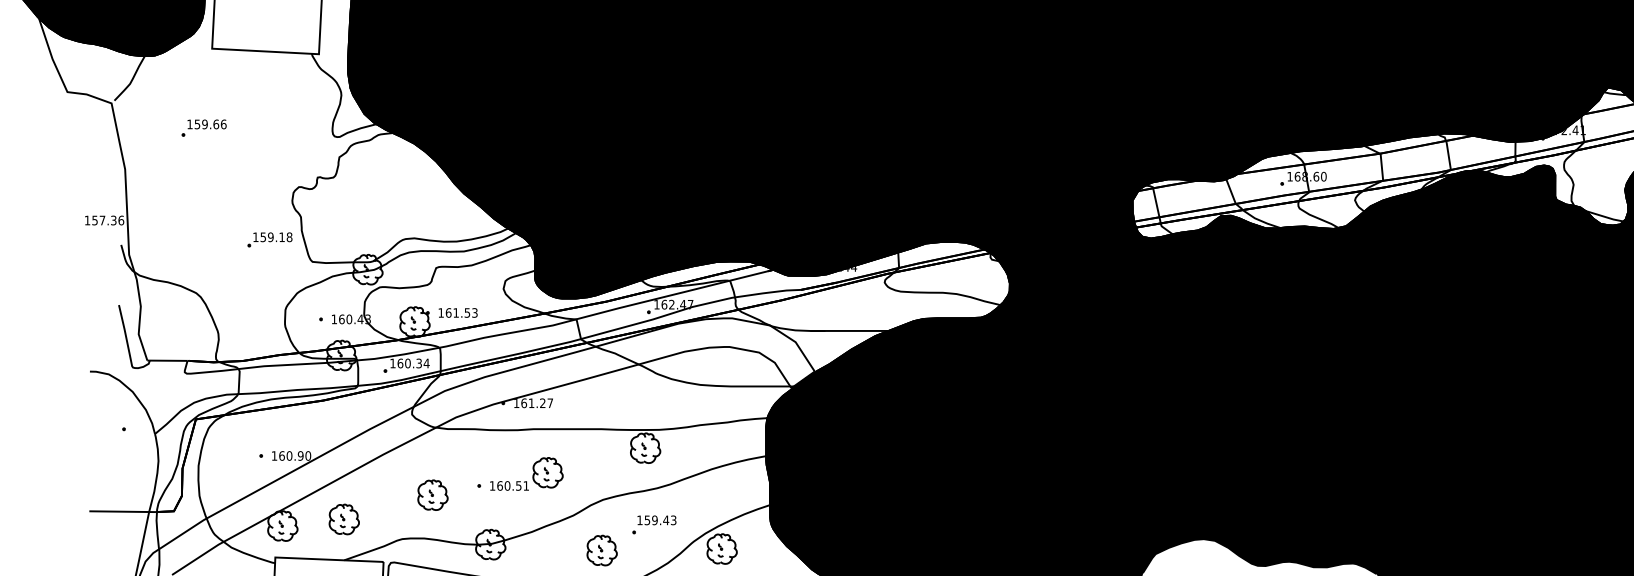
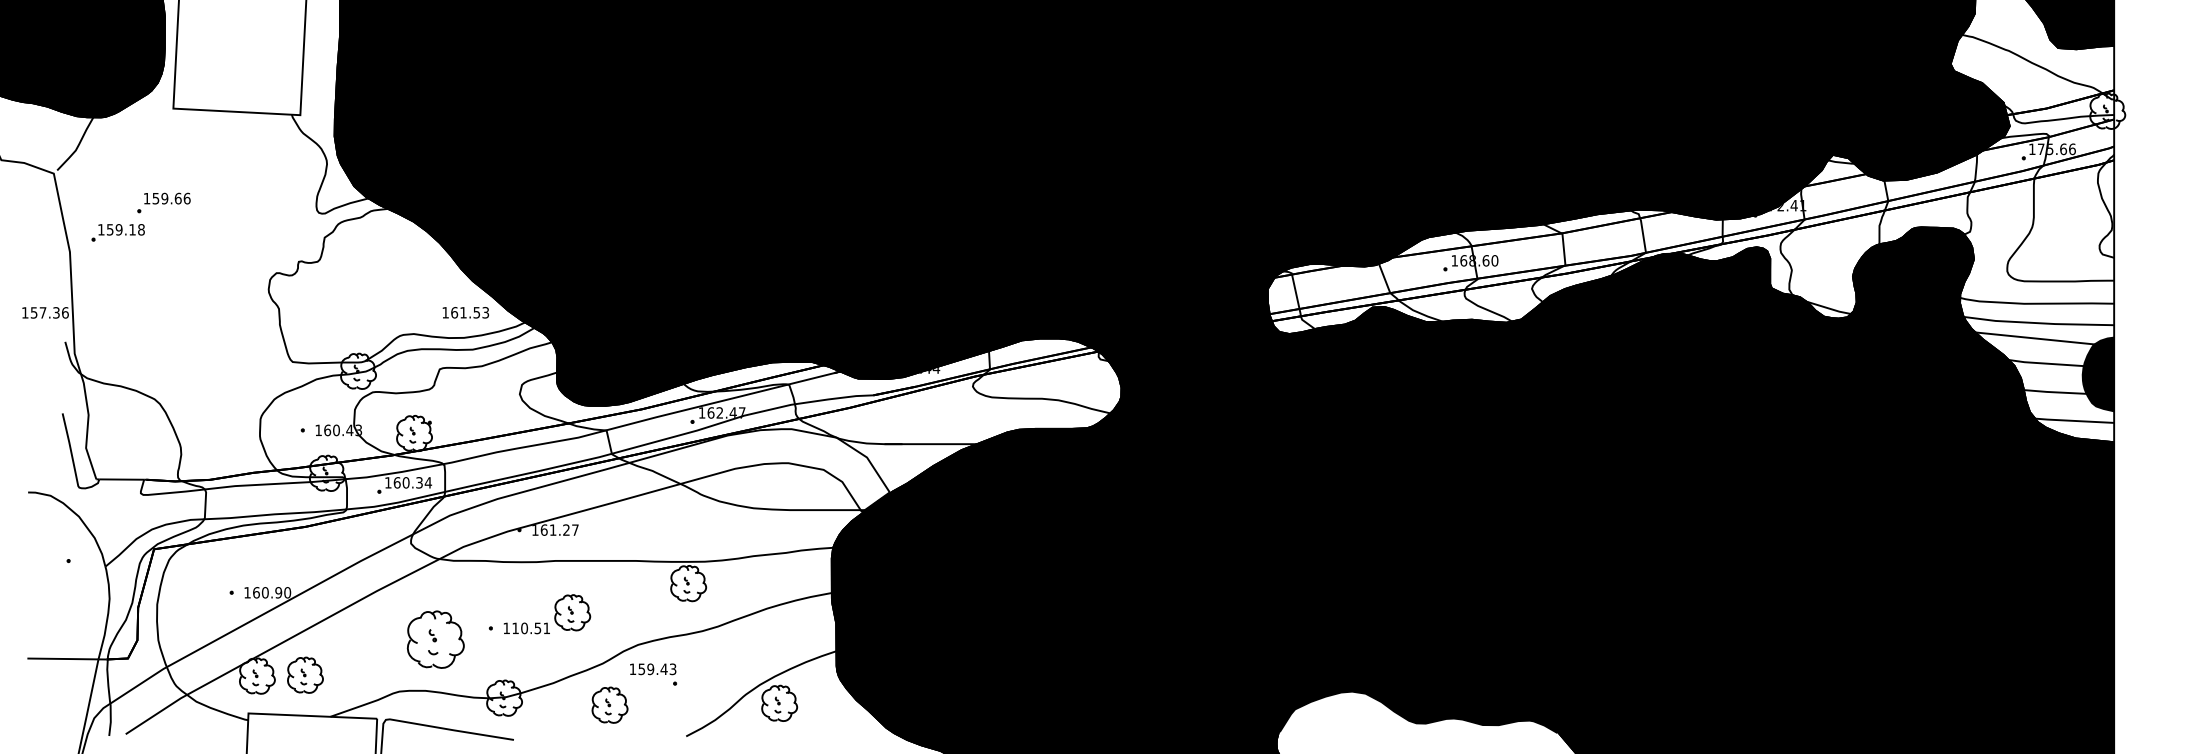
part: (269, 239) -> (117, 232), moved
text: (457, 312) -> (465, 312), moved
text: (499, 486) -> (515, 628), 160.51 -> 110.51
part: (432, 494) -> (435, 638), size x1.6
part: (344, 518) -> (305, 674), moved
text: (657, 520) -> (653, 669), moved
part: (601, 549) -> (609, 704), moved

